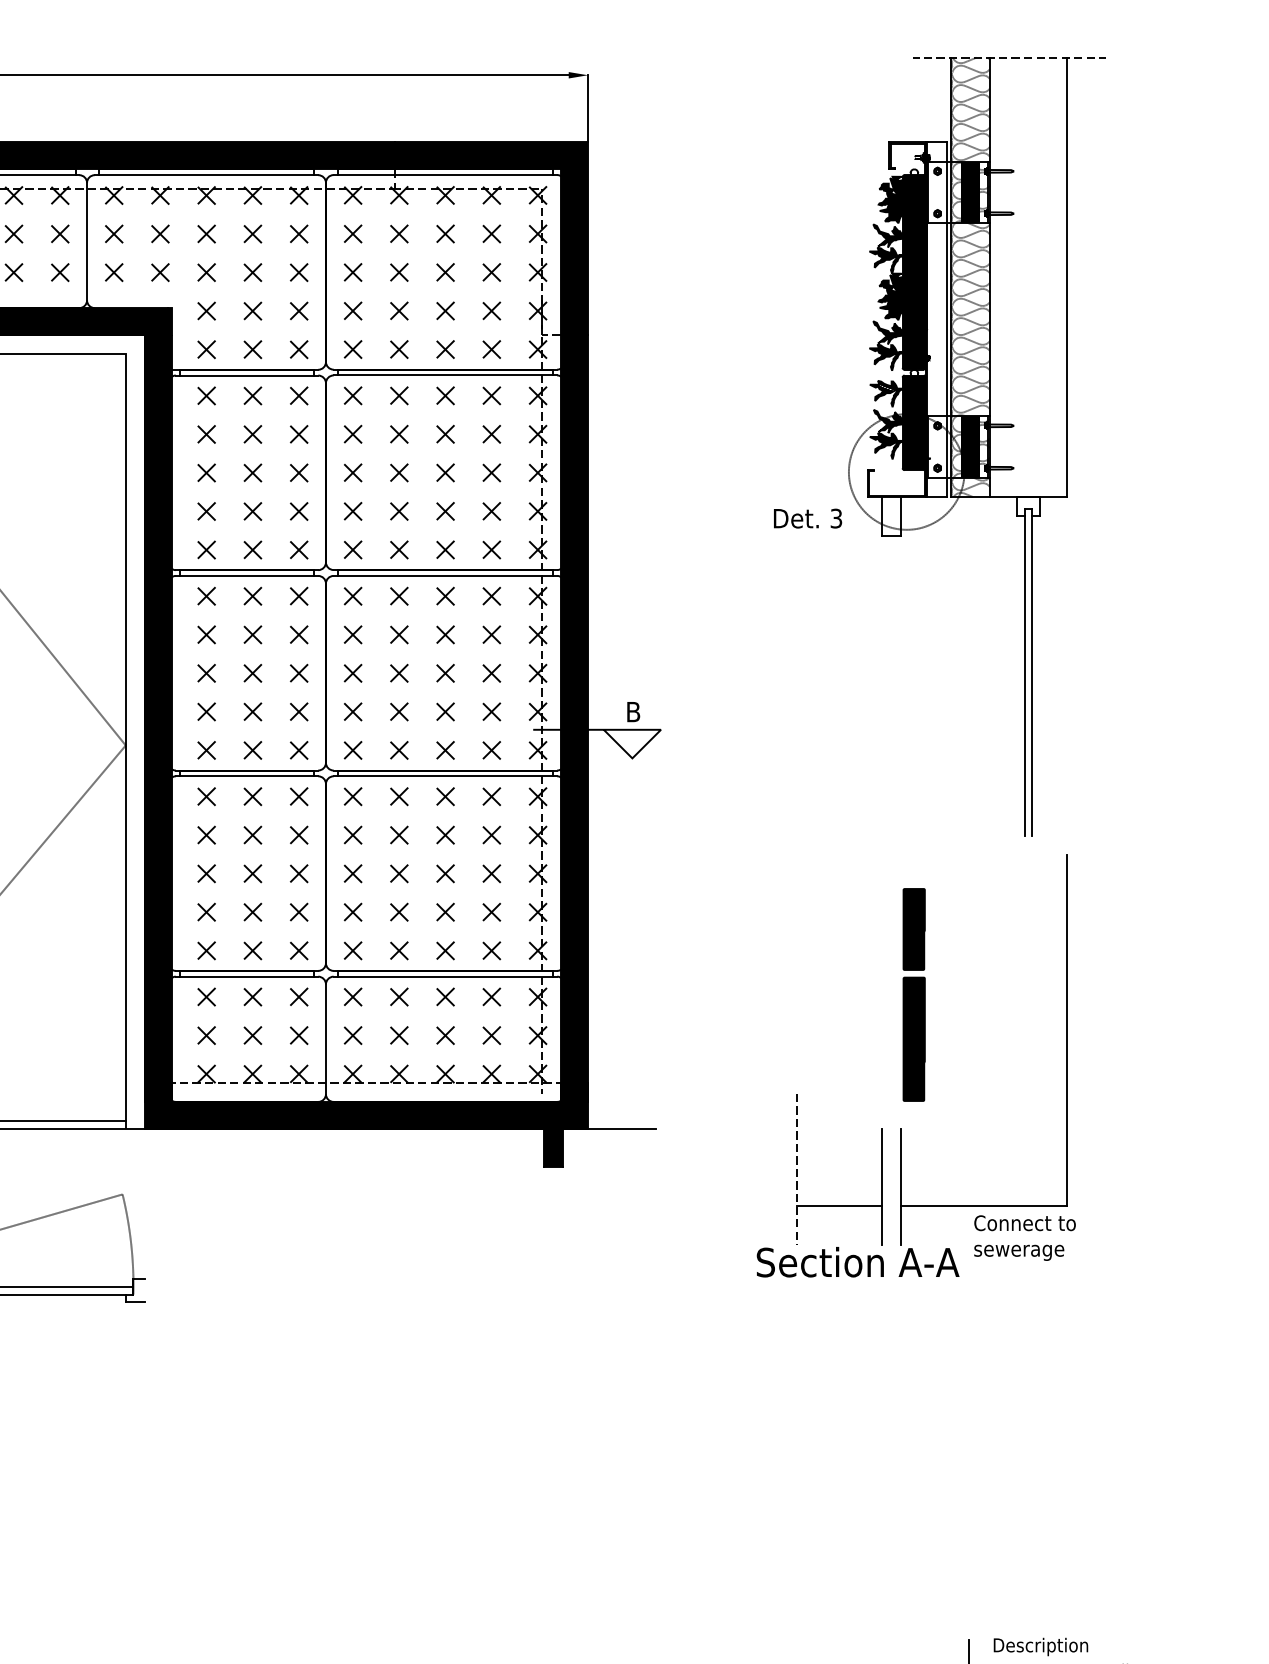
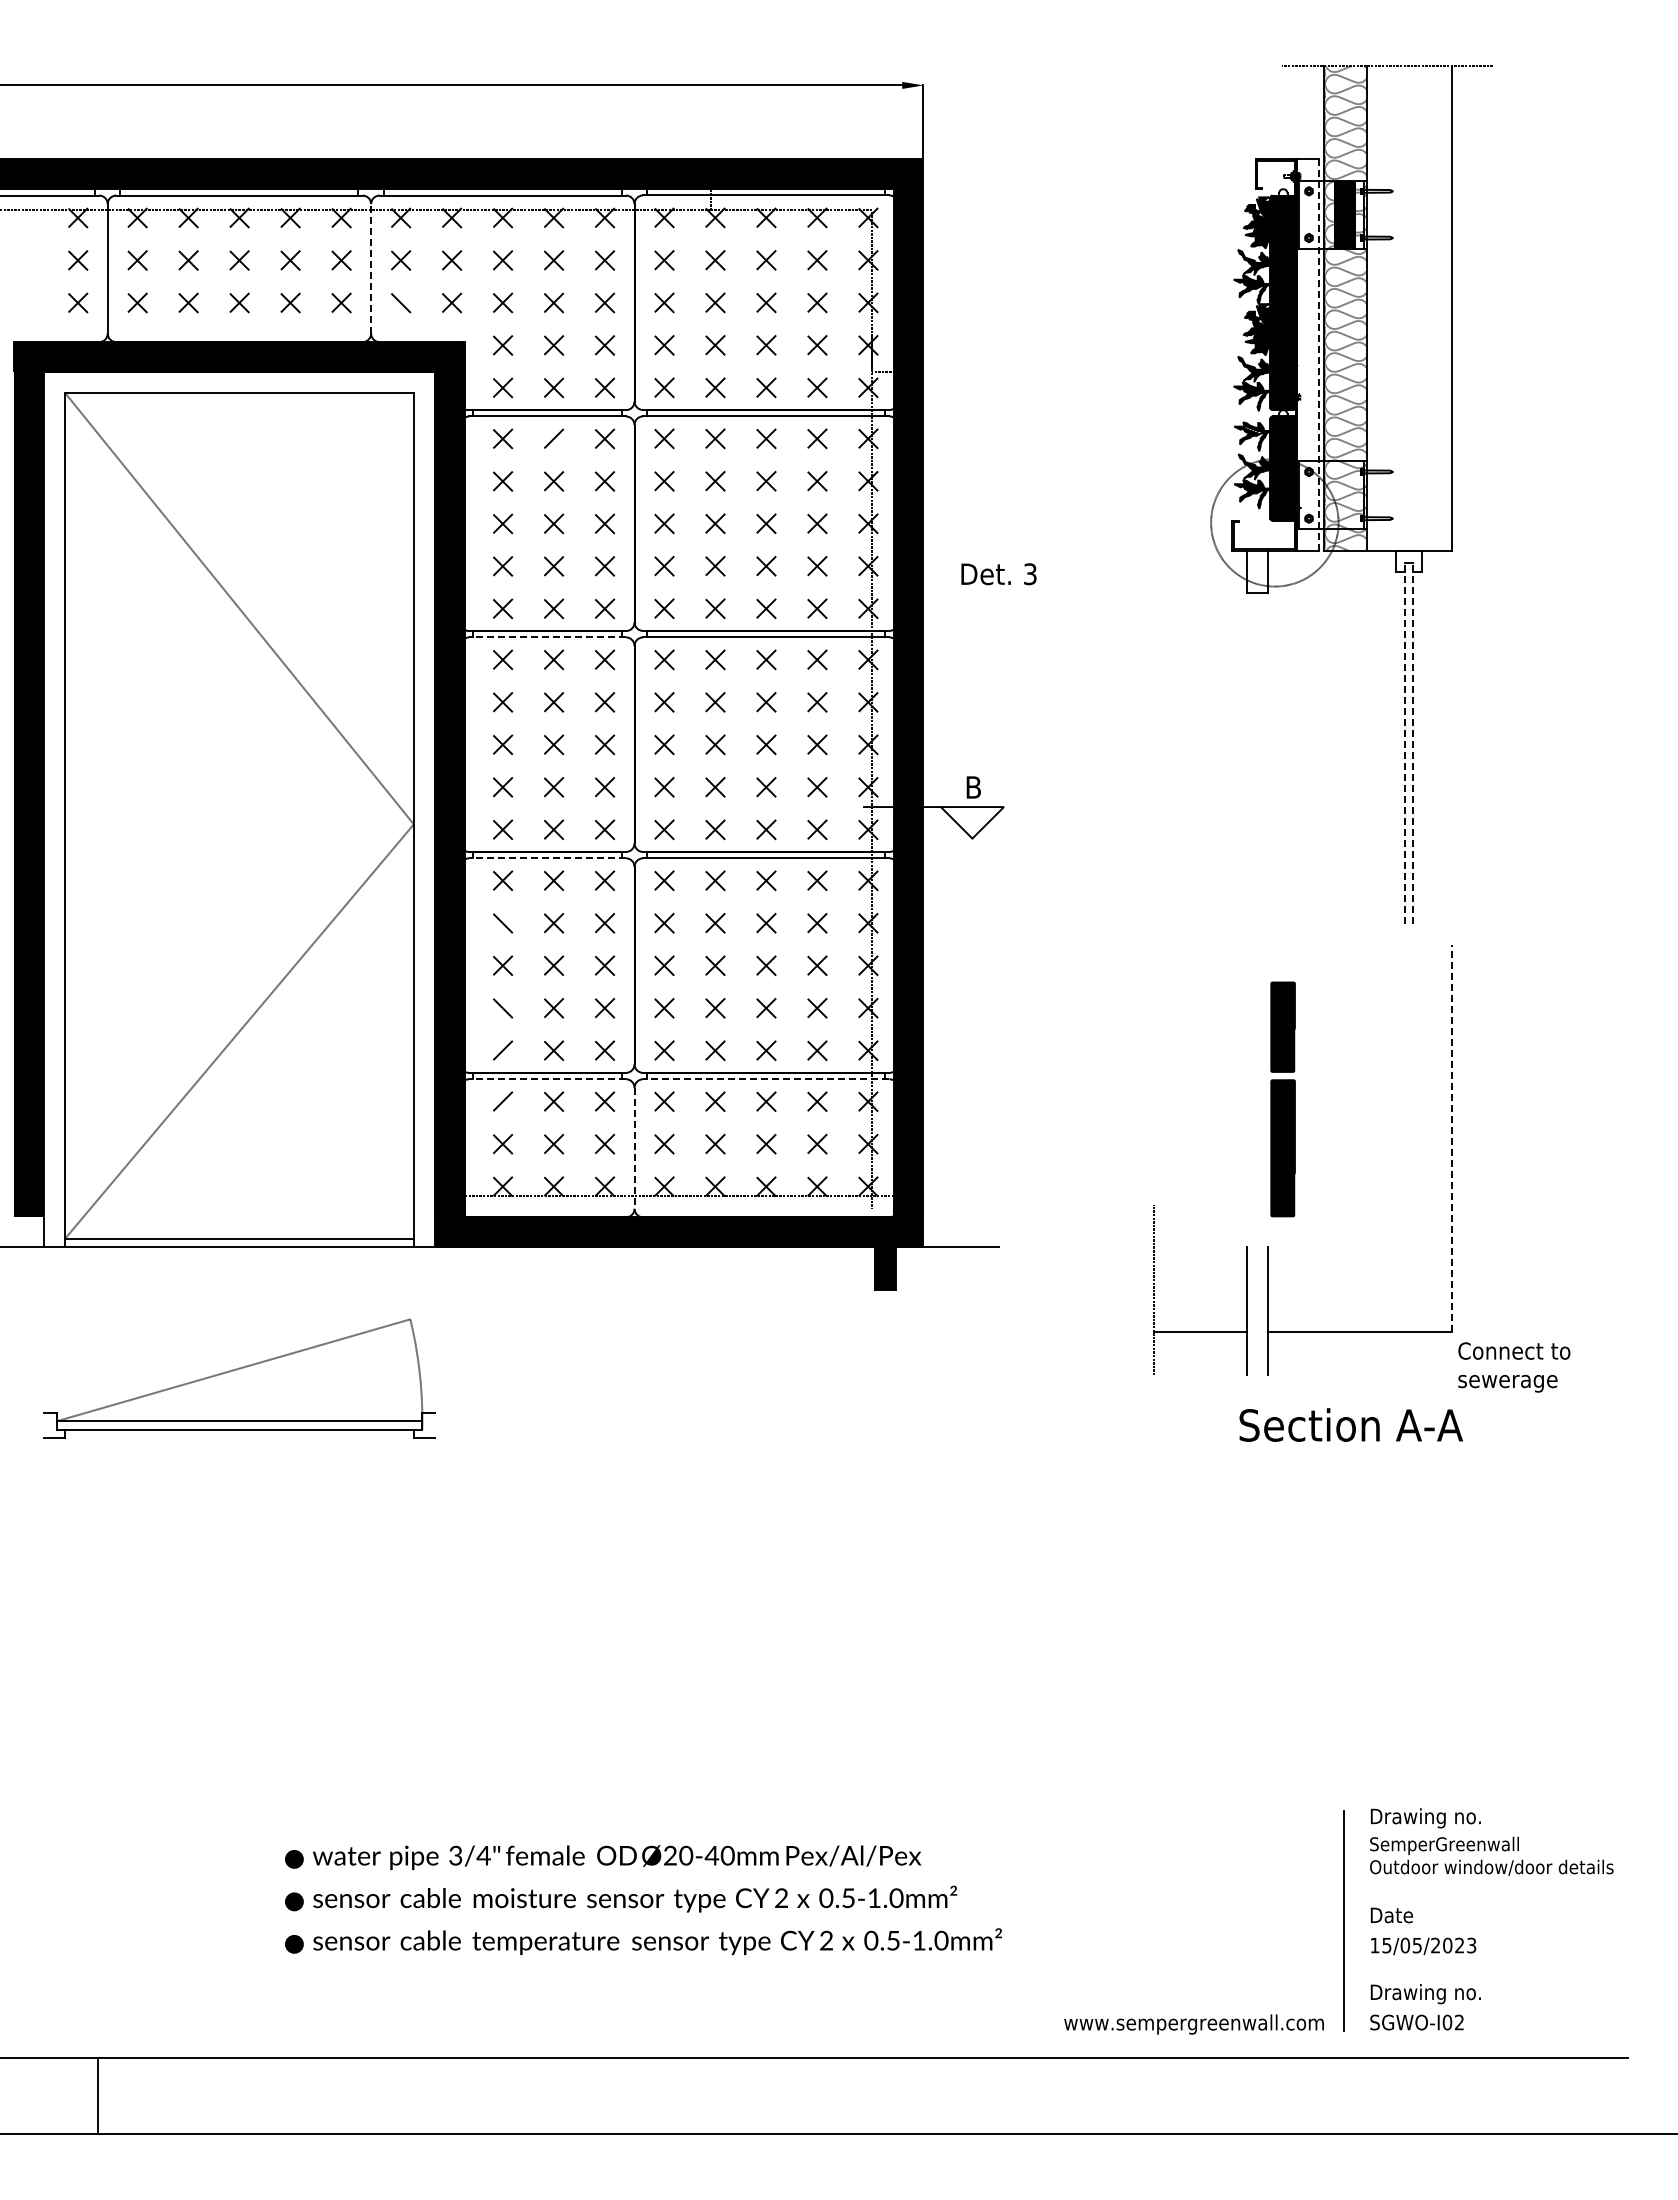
line: (87, 241) -> (371, 268), solid -> dashed
line: (114, 272) -> (401, 302), removed
line: (947, 320) -> (1319, 355), solid -> dashed
line: (253, 396) -> (554, 439), removed
fill: (969, 447) -> (1344, 495), removed
text: (807, 518) -> (998, 574), moved
line: (247, 576) -> (547, 637), solid -> dashed
line: (1024, 672) -> (1404, 743), solid -> dashed
line: (1032, 672) -> (1413, 743), solid -> dashed
line: (247, 776) -> (547, 858), solid -> dashed
line: (207, 835) -> (503, 923), removed
line: (207, 912) -> (503, 1008), removed
line: (207, 950) -> (503, 1050), removed
line: (247, 976) -> (547, 1079), solid -> dashed
line: (444, 976) -> (765, 1079), solid -> dashed
line: (207, 996) -> (503, 1101), removed
line: (1066, 1030) -> (1451, 1138), solid -> dashed
line: (325, 1039) -> (634, 1148), solid -> dashed
text: (1025, 1238) -> (1514, 1367), moved
text: (857, 1261) -> (1350, 1424), moved
text: (1049, 1647) -> (1432, 1818), Description -> Drawing no.

